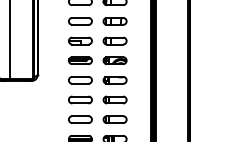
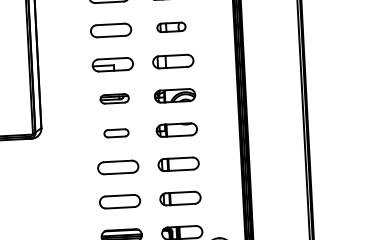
part: (114, 21) -> (170, 27), size x0.7
part: (80, 60) -> (114, 98), size x0.7
part: (80, 80) -> (116, 133), size x0.6

